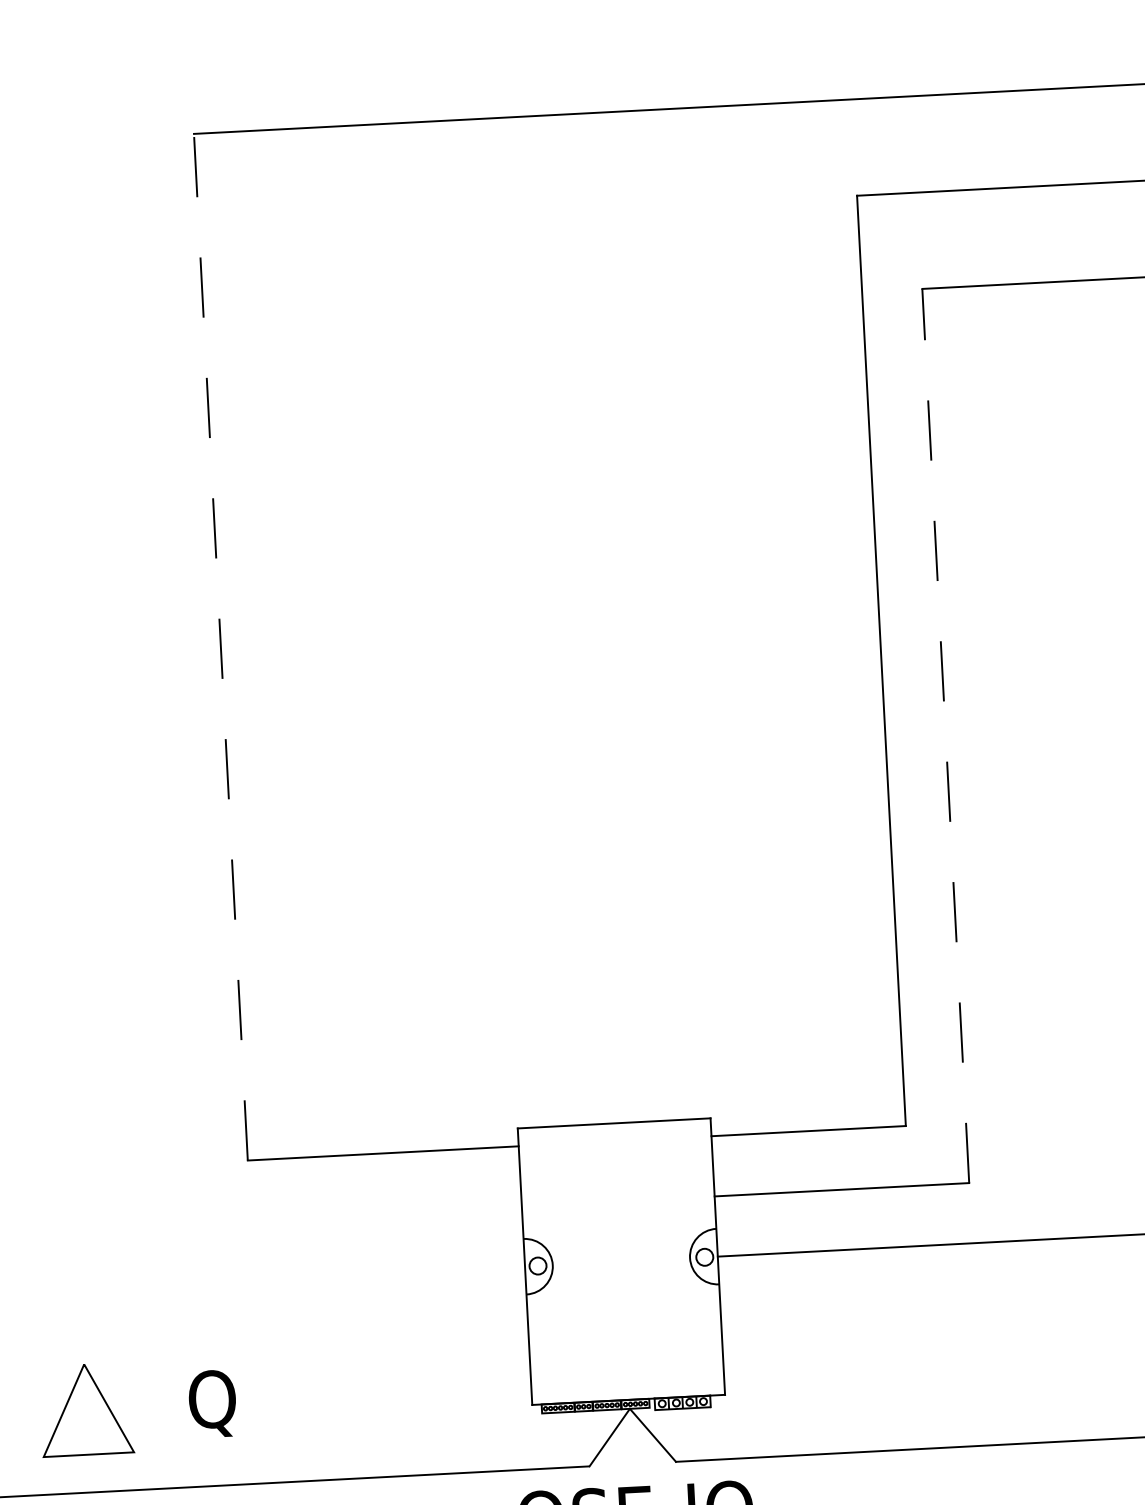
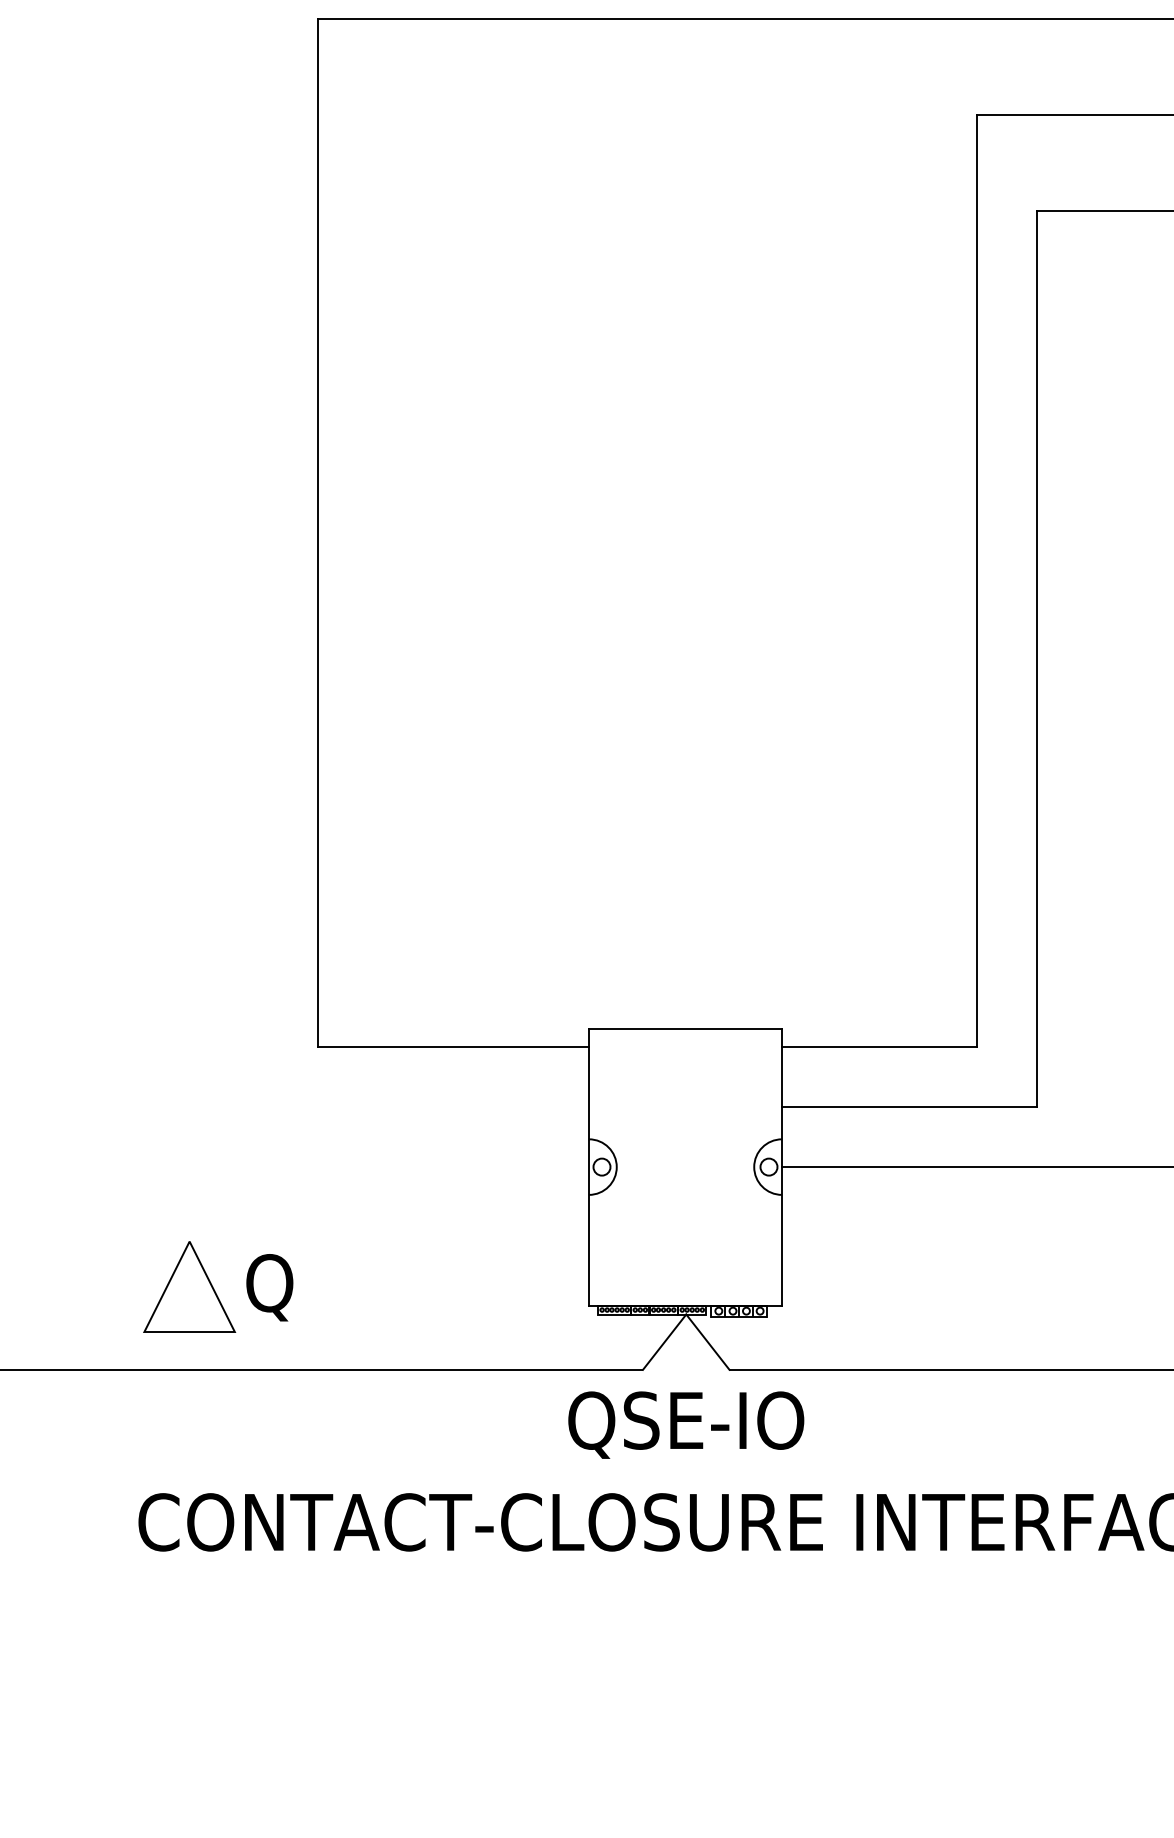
line: (220, 647) -> (317, 532), dashed -> solid
line: (945, 736) -> (1036, 659), dashed -> solid
part: (86, 1409) -> (189, 1286), moved

